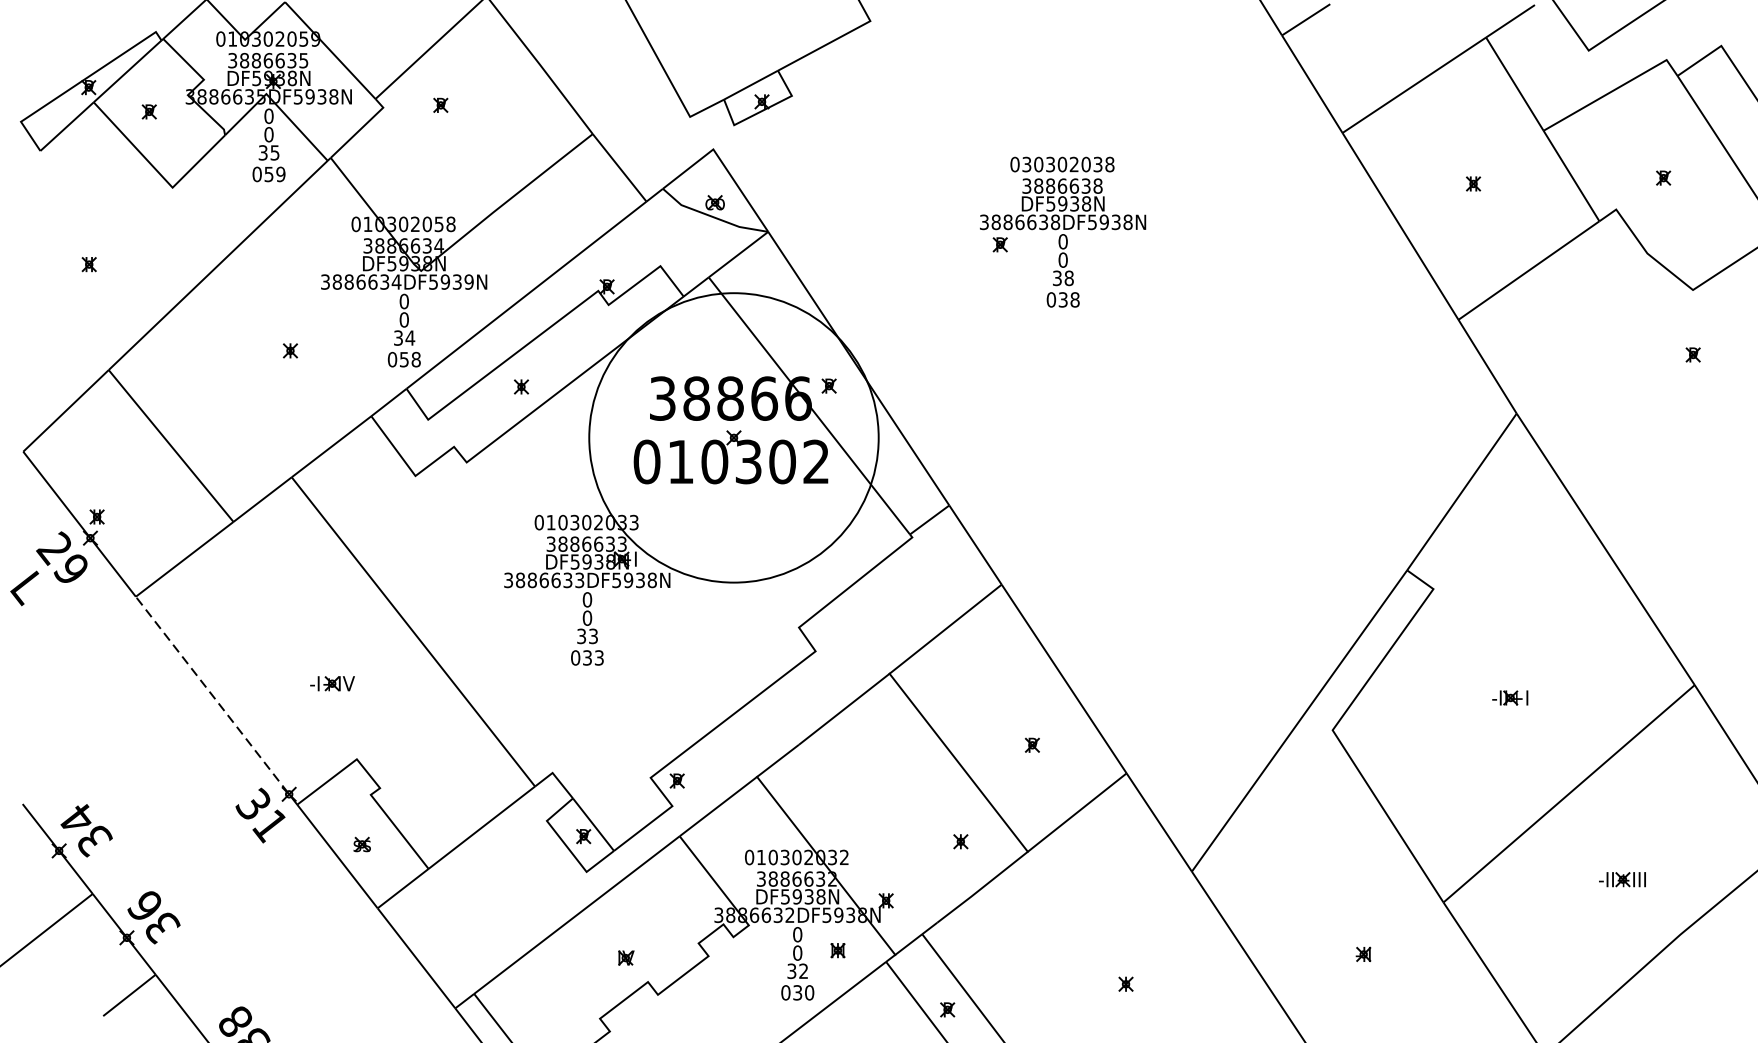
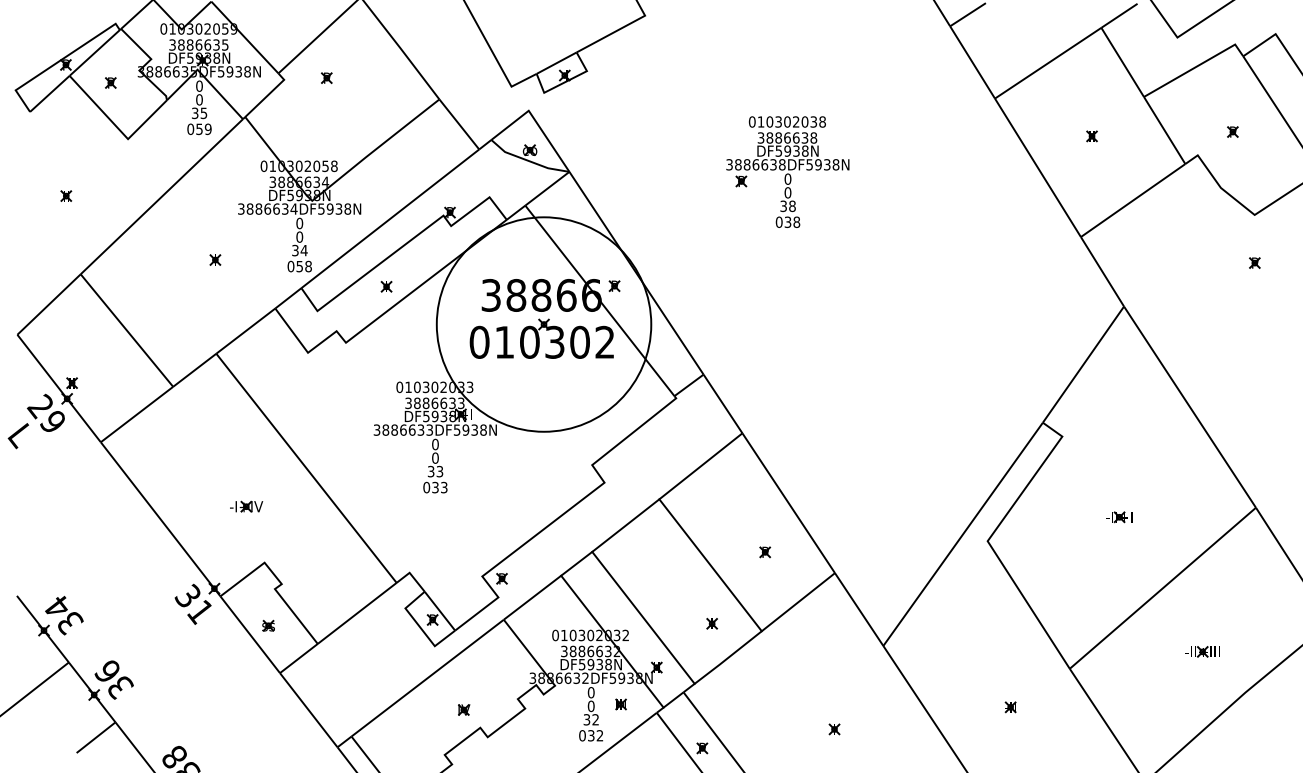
text: (1026, 163) -> (760, 121), 030302038 -> 010302038
text: (468, 281) -> (347, 208), 3886634DF5939N -> 3886634DF5938N
line: (216, 700) -> (160, 519), dashed -> solid
line: (868, 833) -> (643, 617), added
text: (808, 992) -> (599, 735), 030 -> 032

